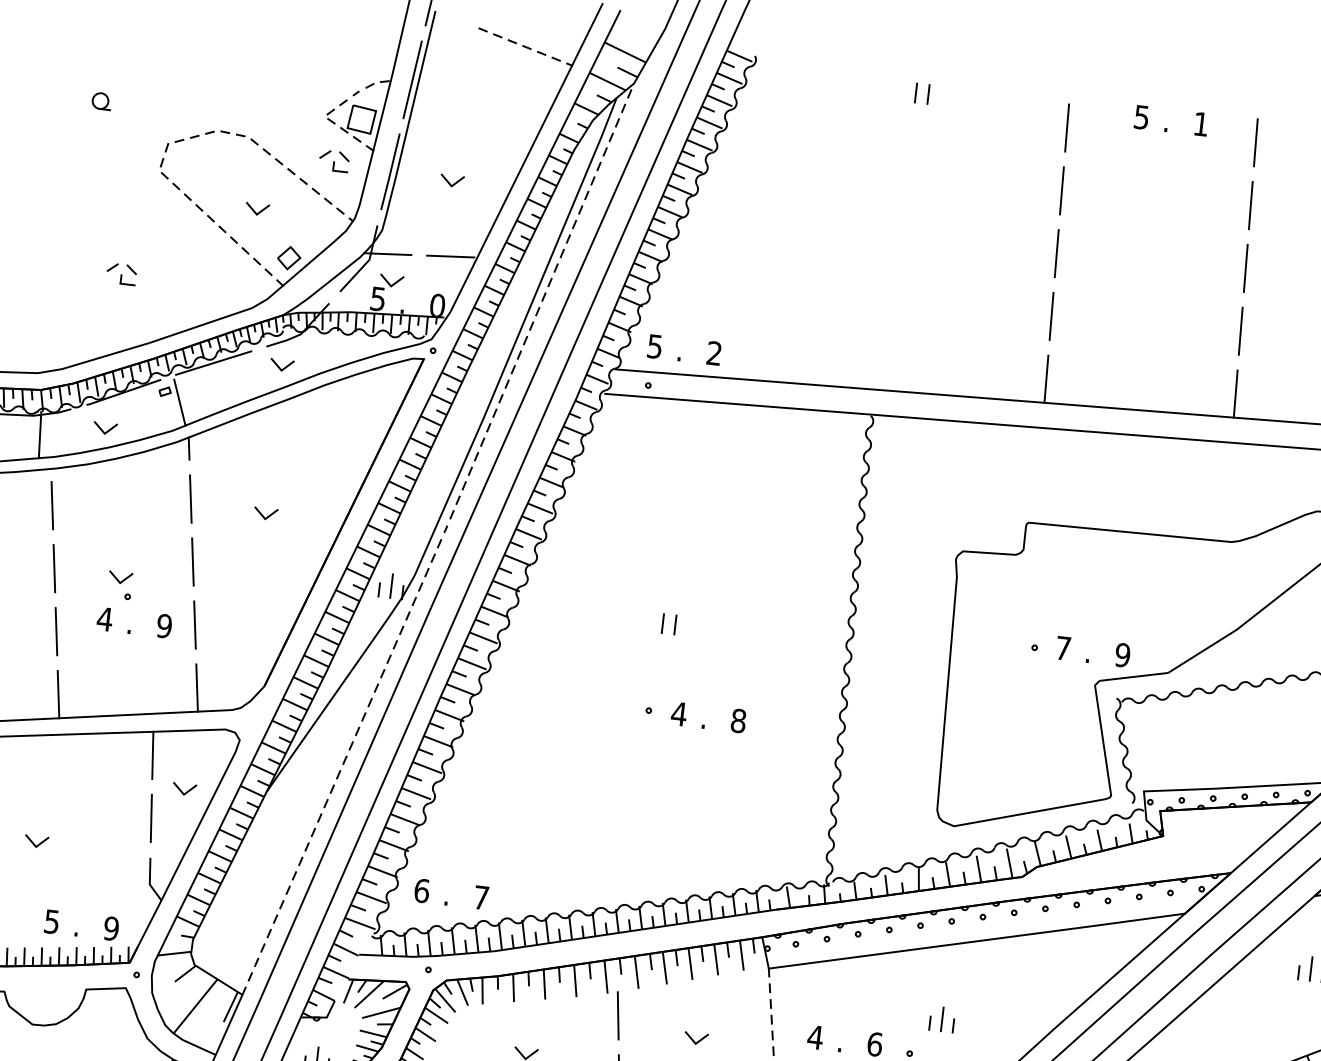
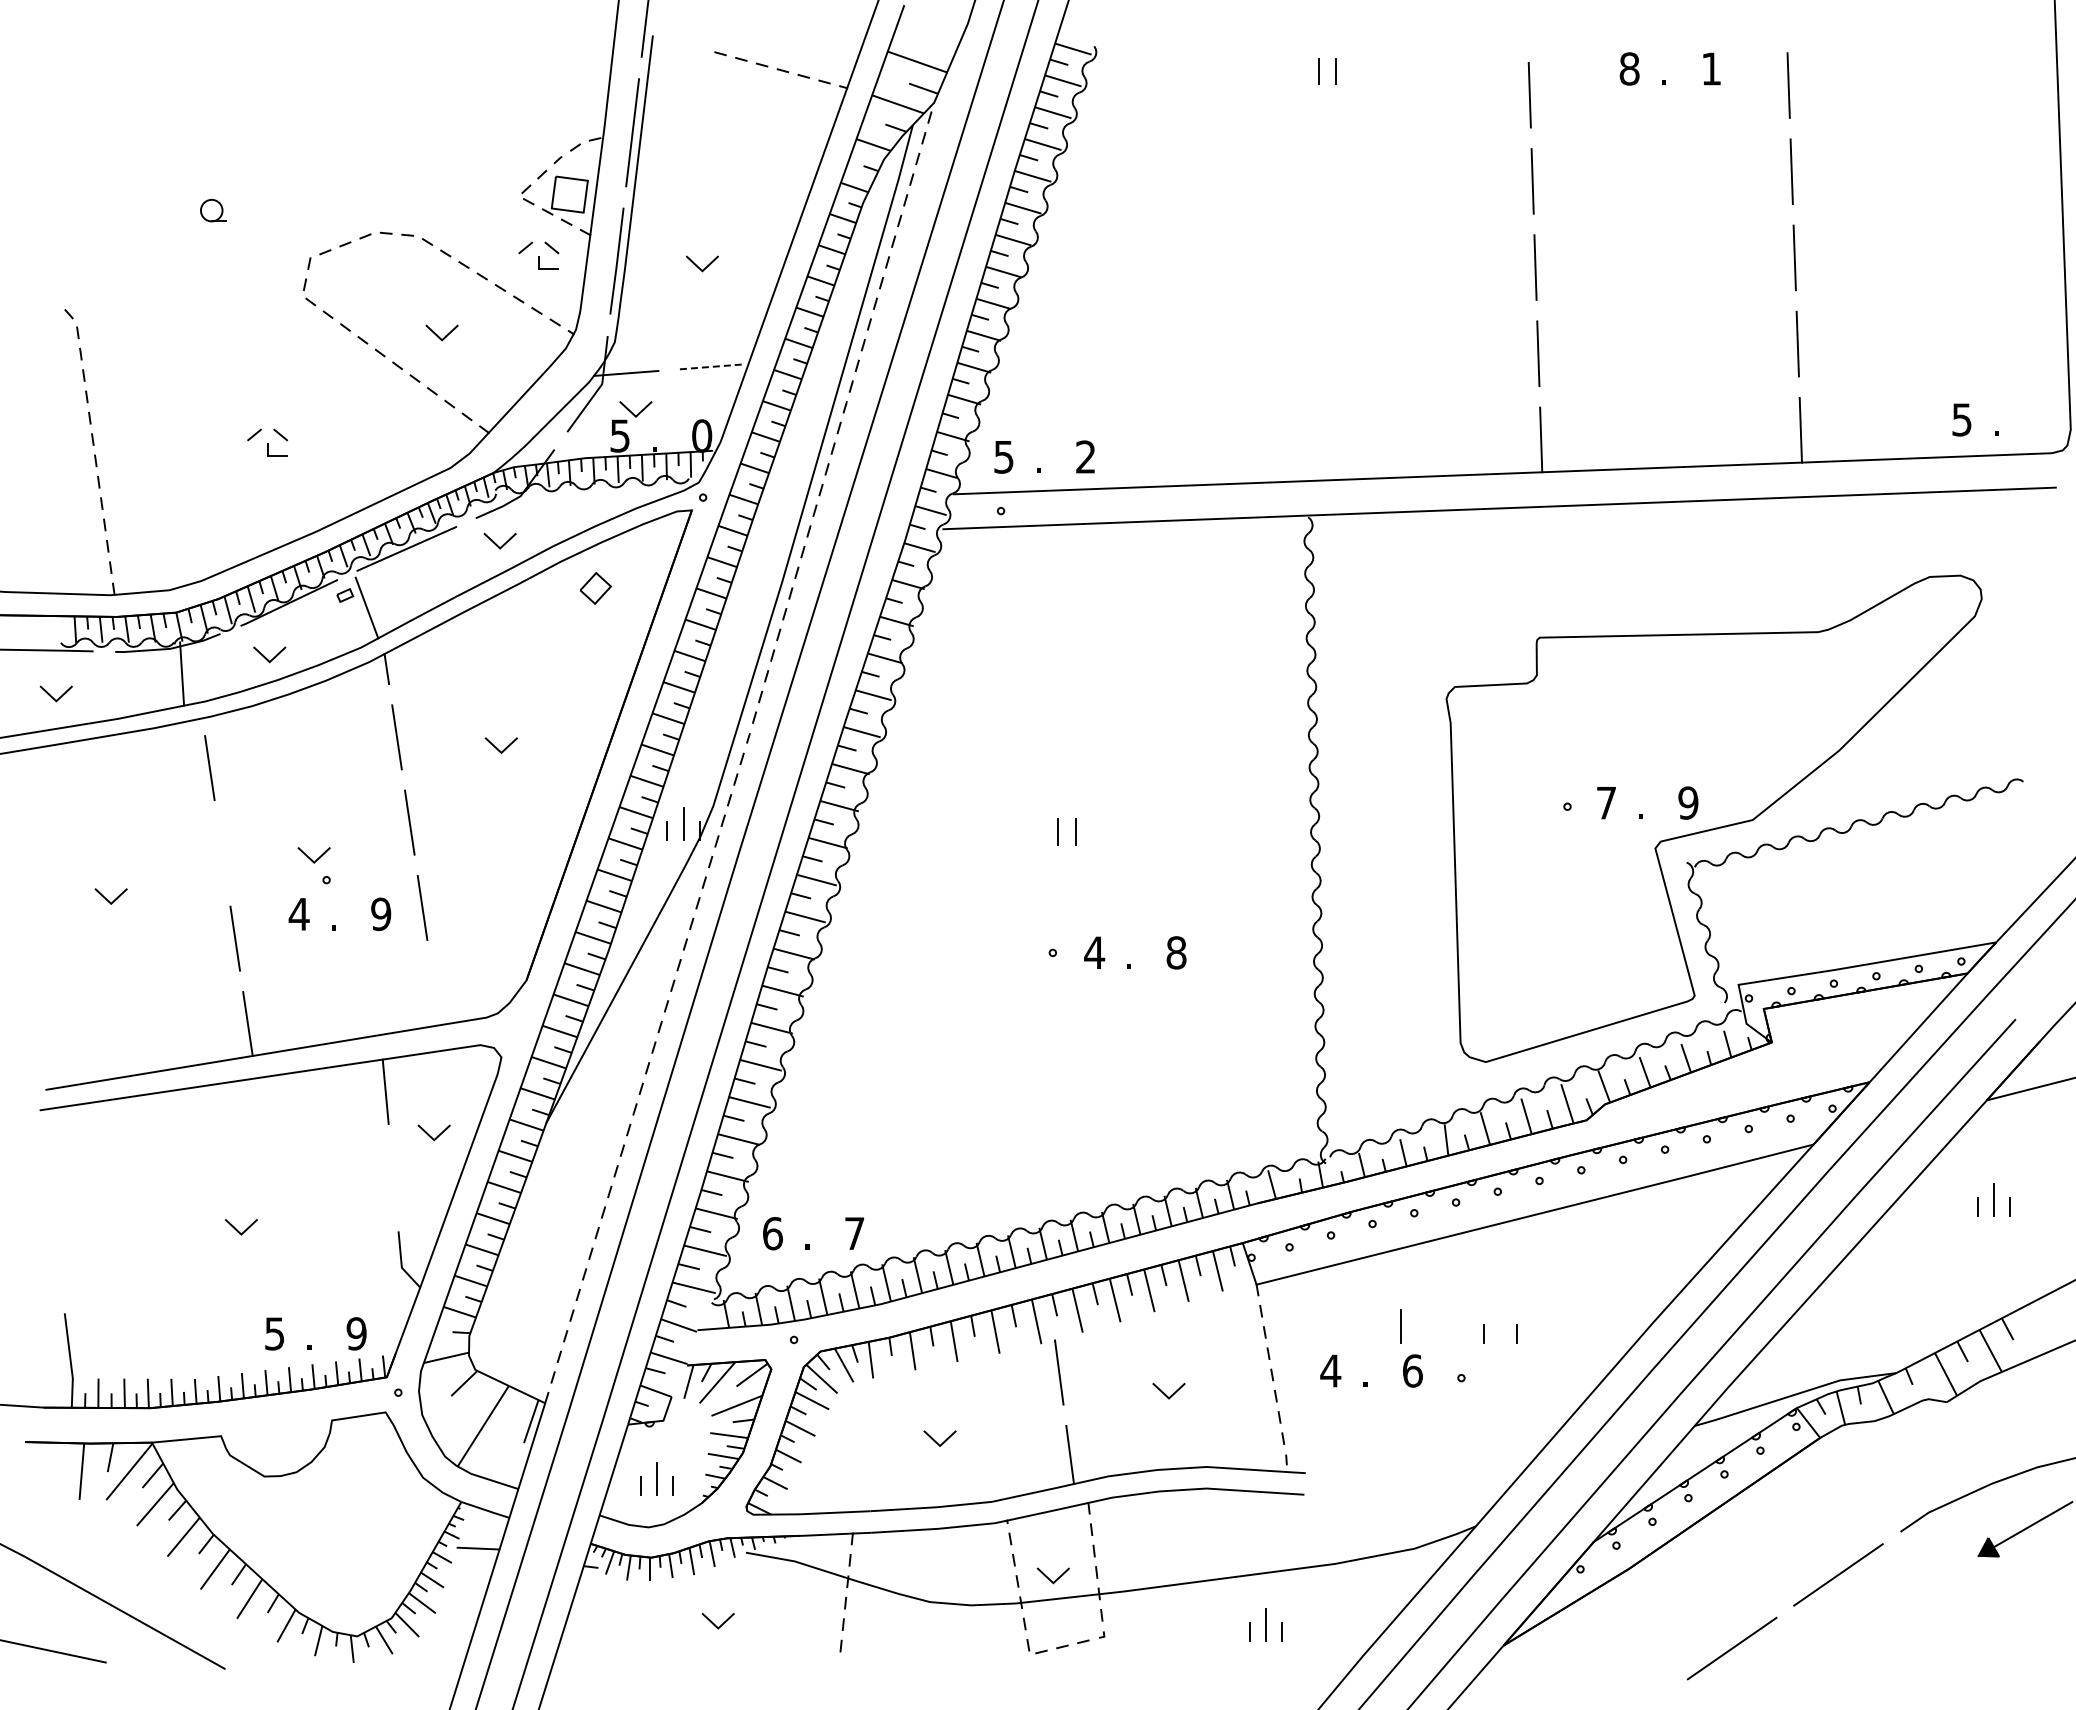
text: (1141, 117) -> (1629, 68), 5 -> 8
line: (450, 256) -> (712, 366), solid -> dashed
part: (288, 258) -> (595, 588), moved
line: (54, 568) -> (222, 853), removed
line: (197, 688) -> (435, 993), removed
line: (151, 818) -> (393, 1177), removed
line: (941, 1019) -> (1400, 1326), moved

